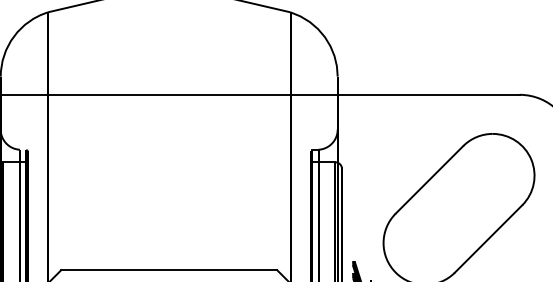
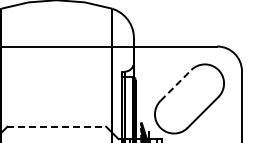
line: (428, 179) -> (175, 85), solid -> dashed
line: (170, 269) -> (57, 126), solid -> dashed

